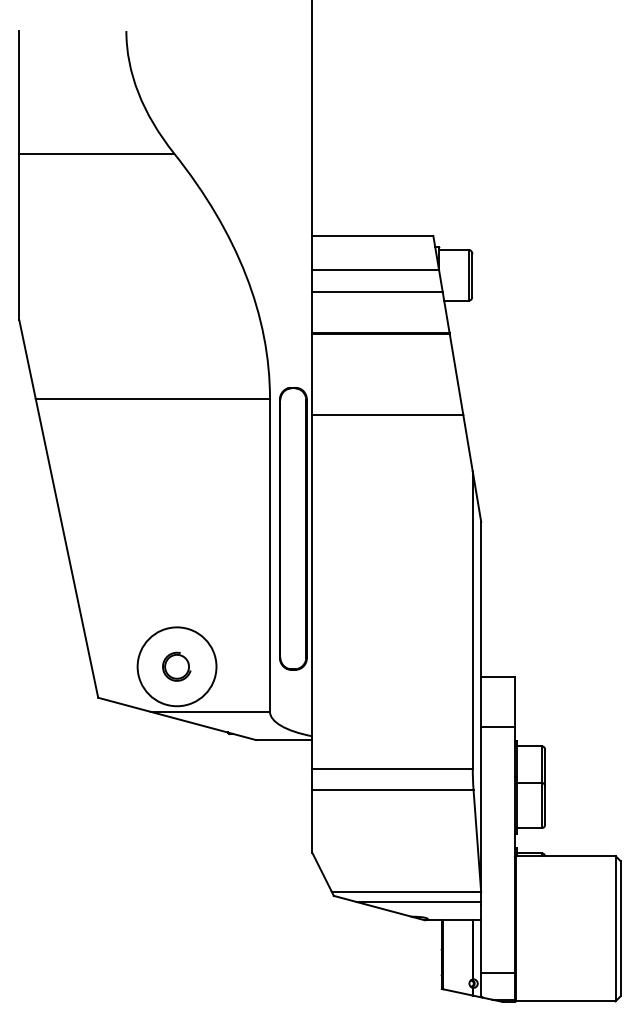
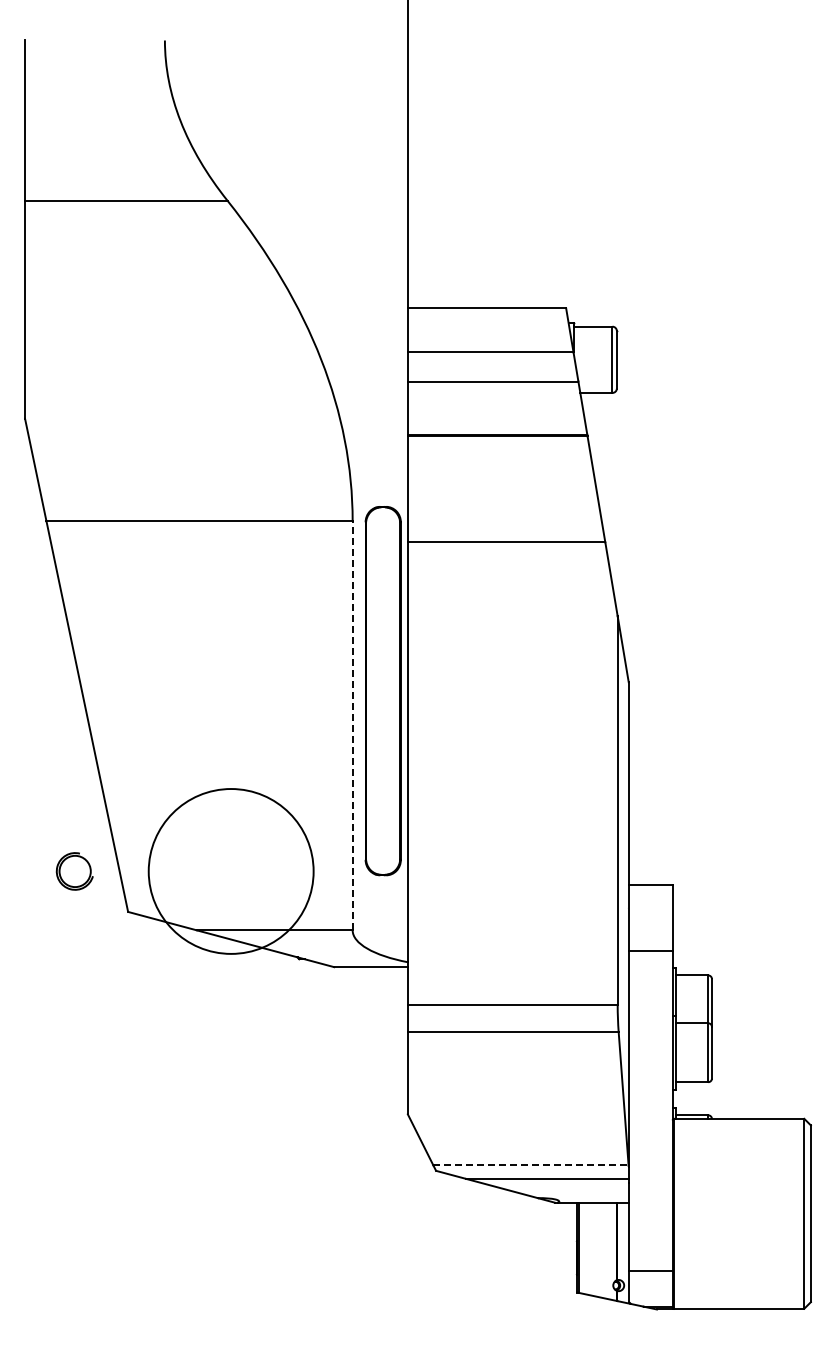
line: (269, 555) -> (352, 725), solid -> dashed
circle: (176, 666) -> (230, 870), size x1.6
part: (176, 666) -> (74, 871), moved
line: (406, 891) -> (531, 1165), solid -> dashed

